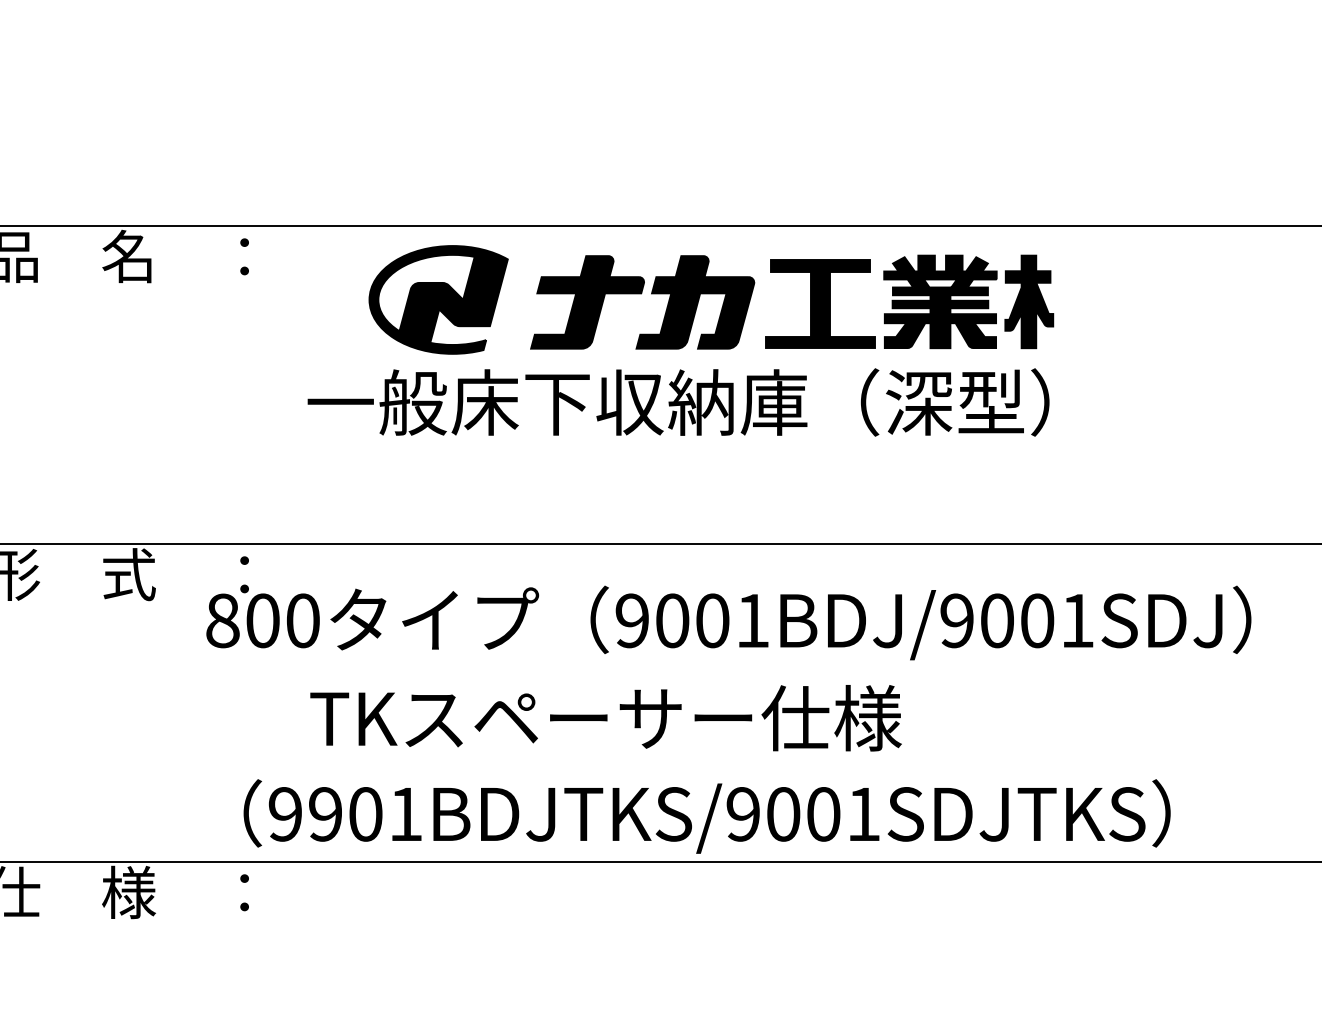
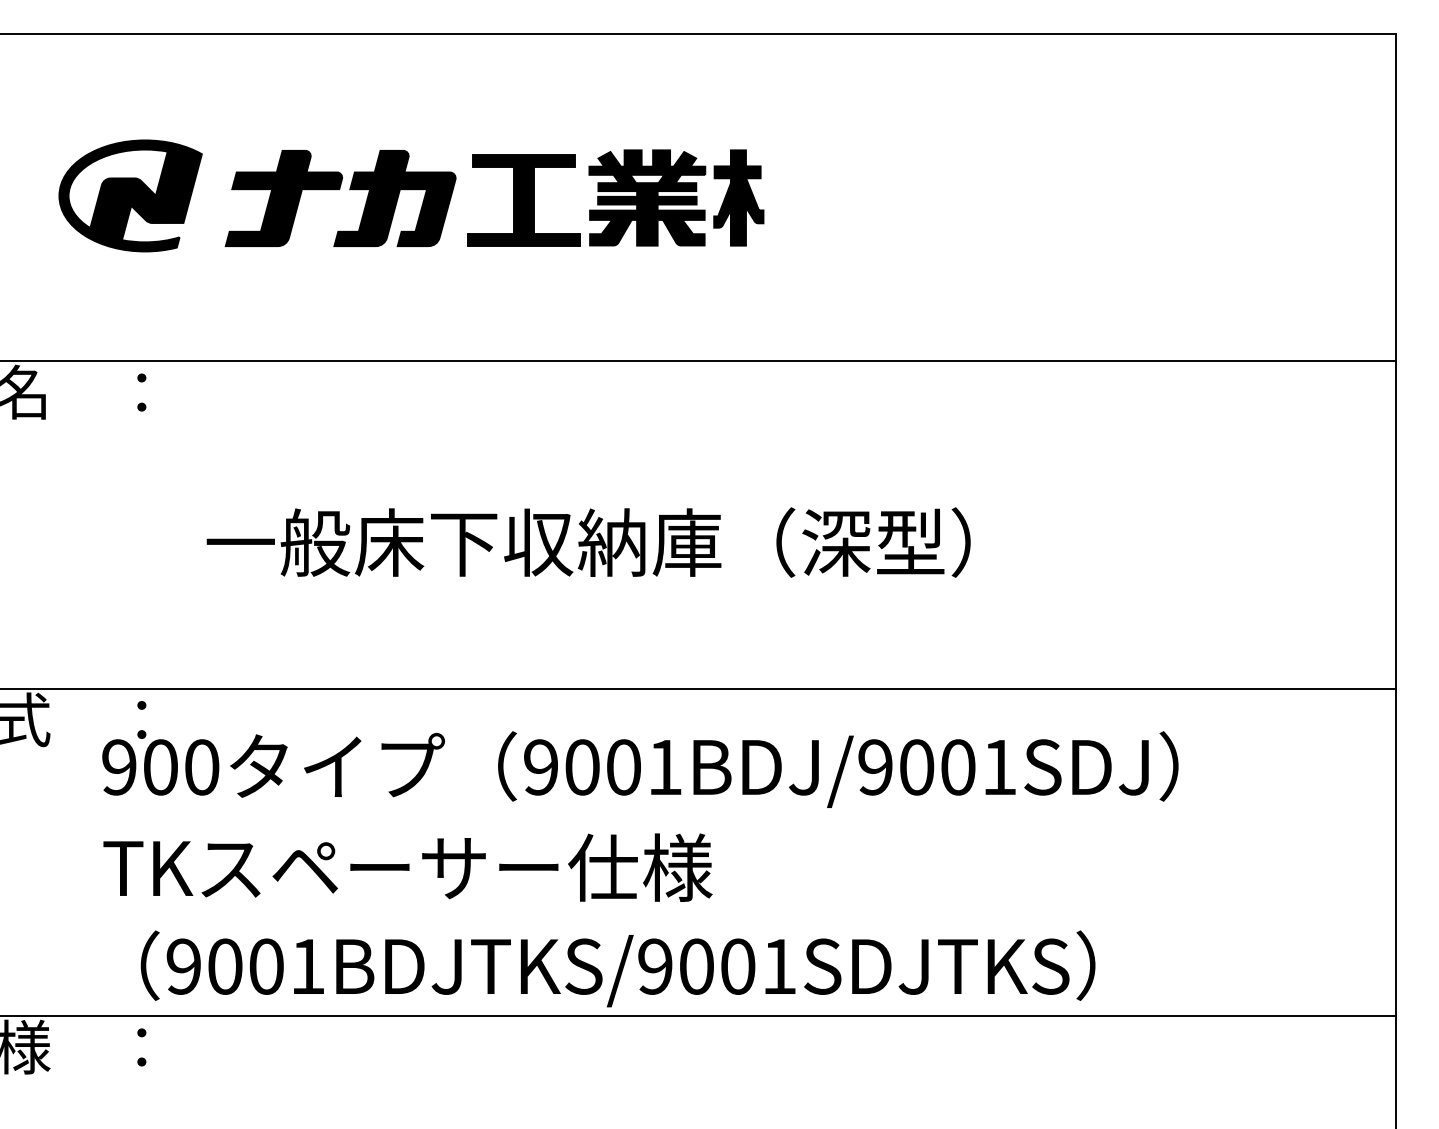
part: (711, 299) -> (411, 195), moved
text: (222, 620) -> (119, 767), 800 -> 900
text: (605, 718) -> (407, 867), moved
text: (325, 814) -> (225, 966), 9901BDJTKS/9001SDJTKS -> 9001BDJTKS/9001SDJTKS

